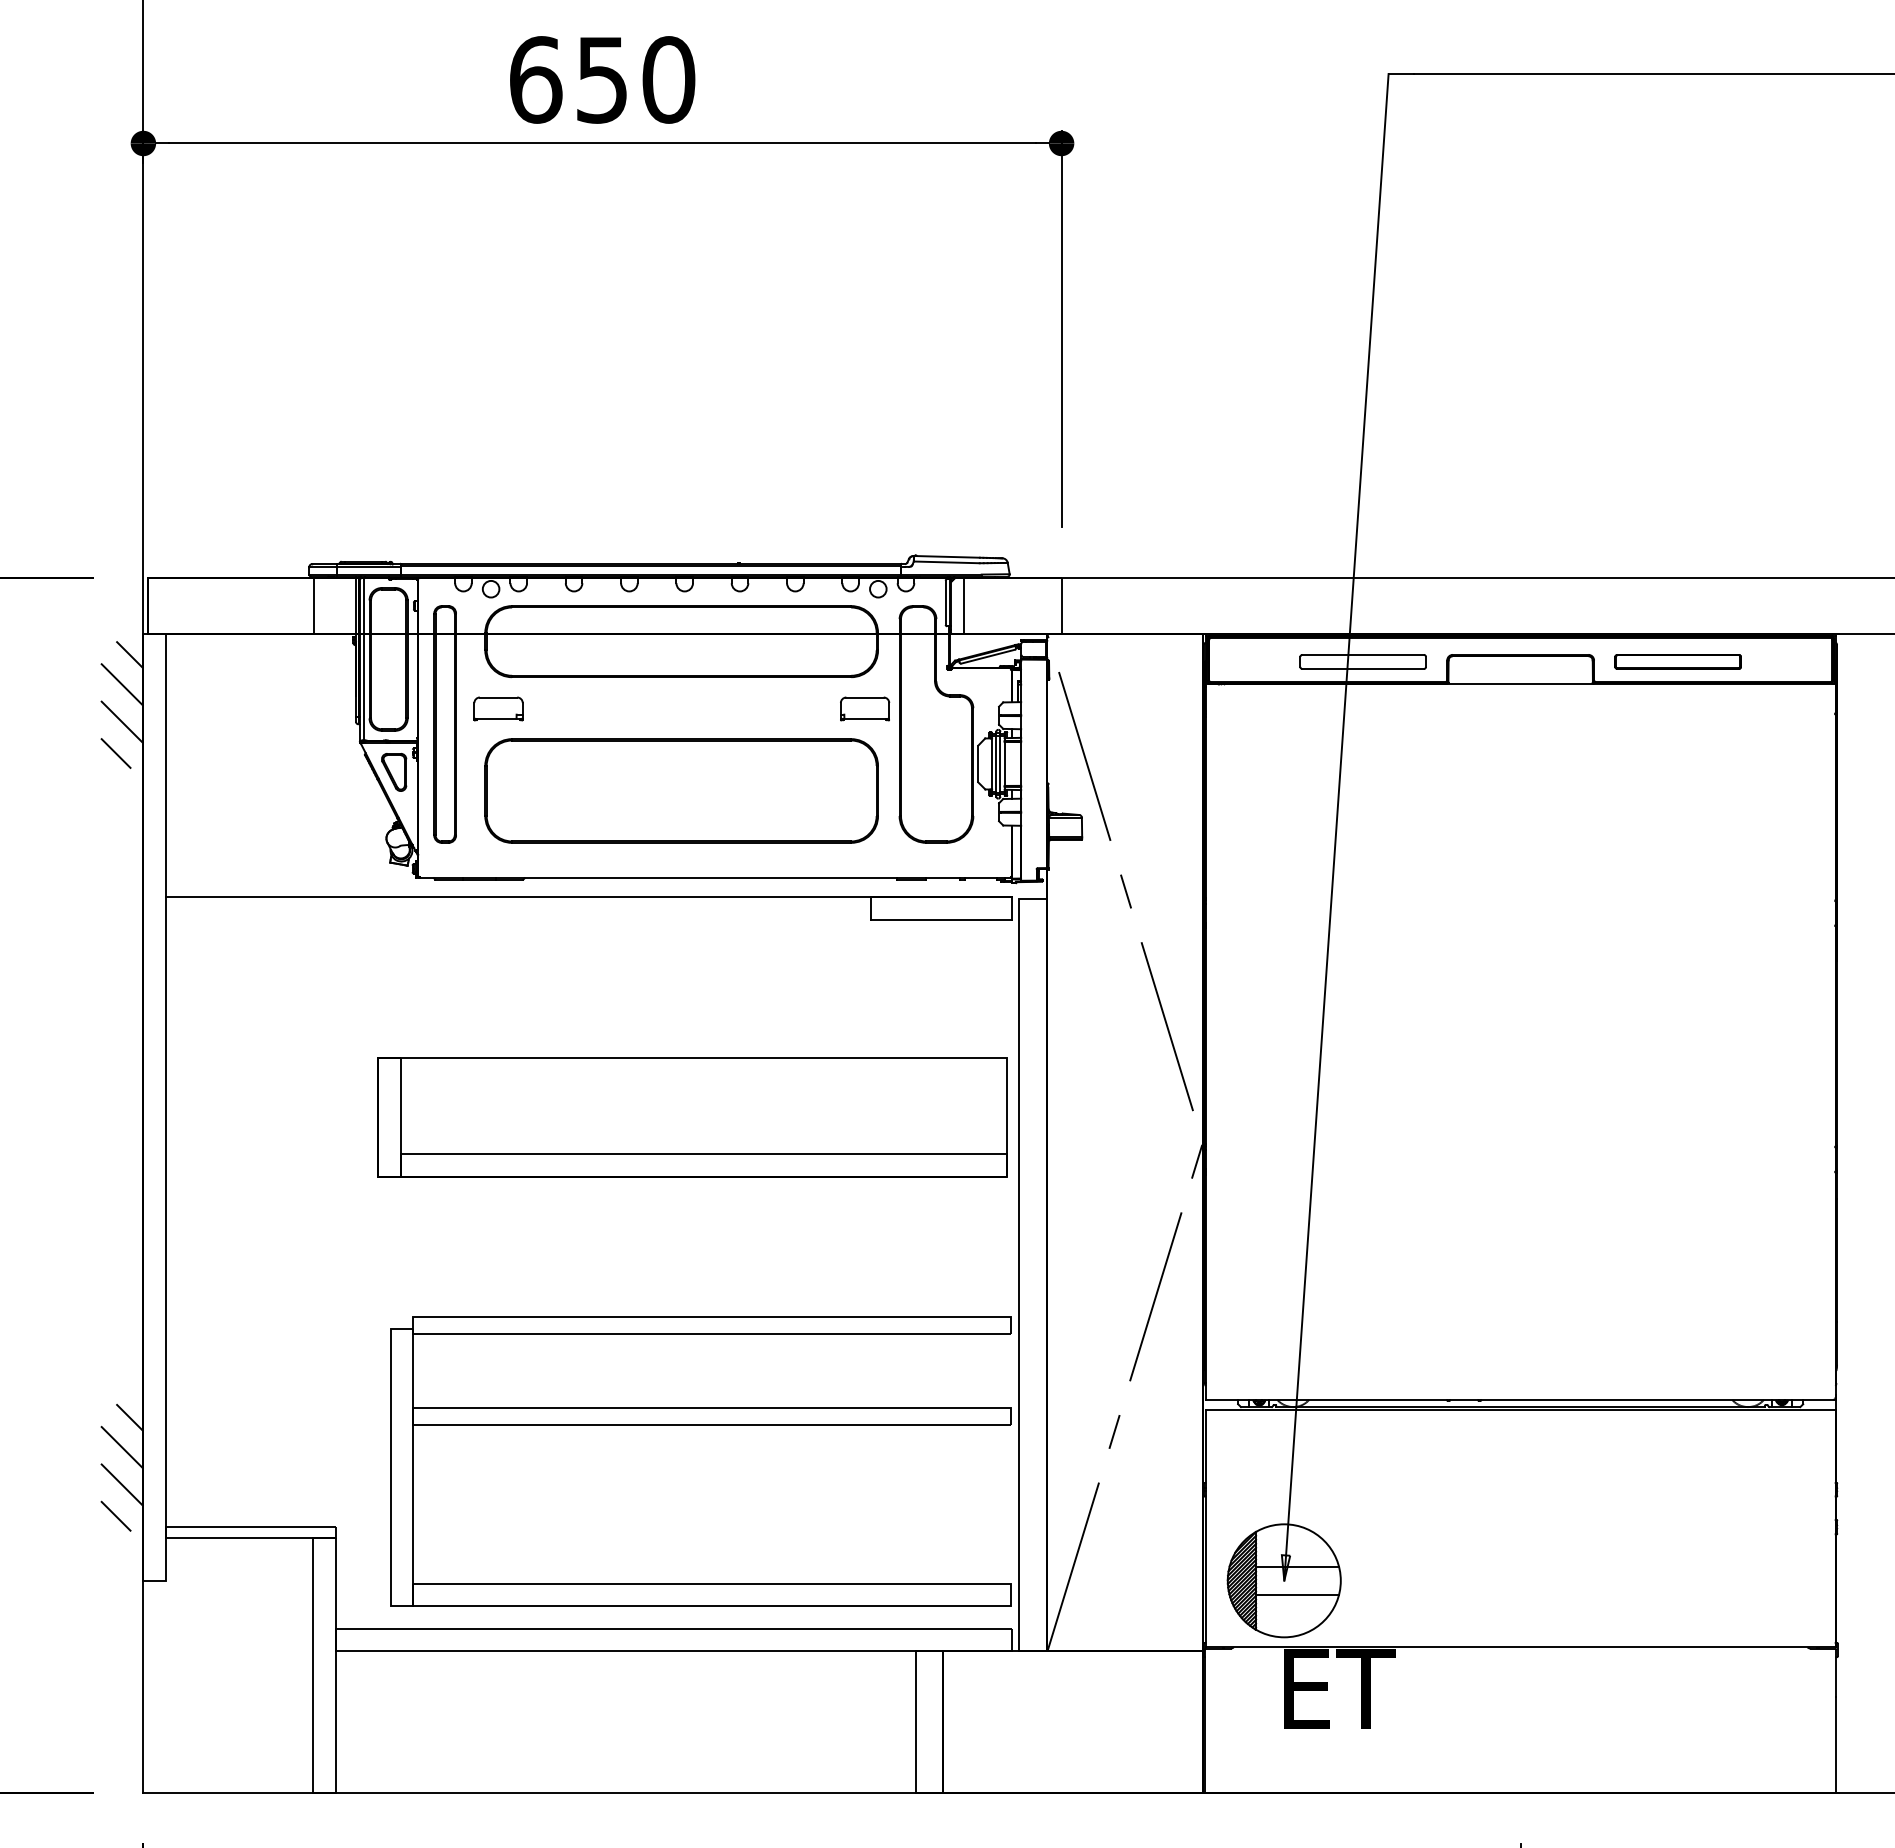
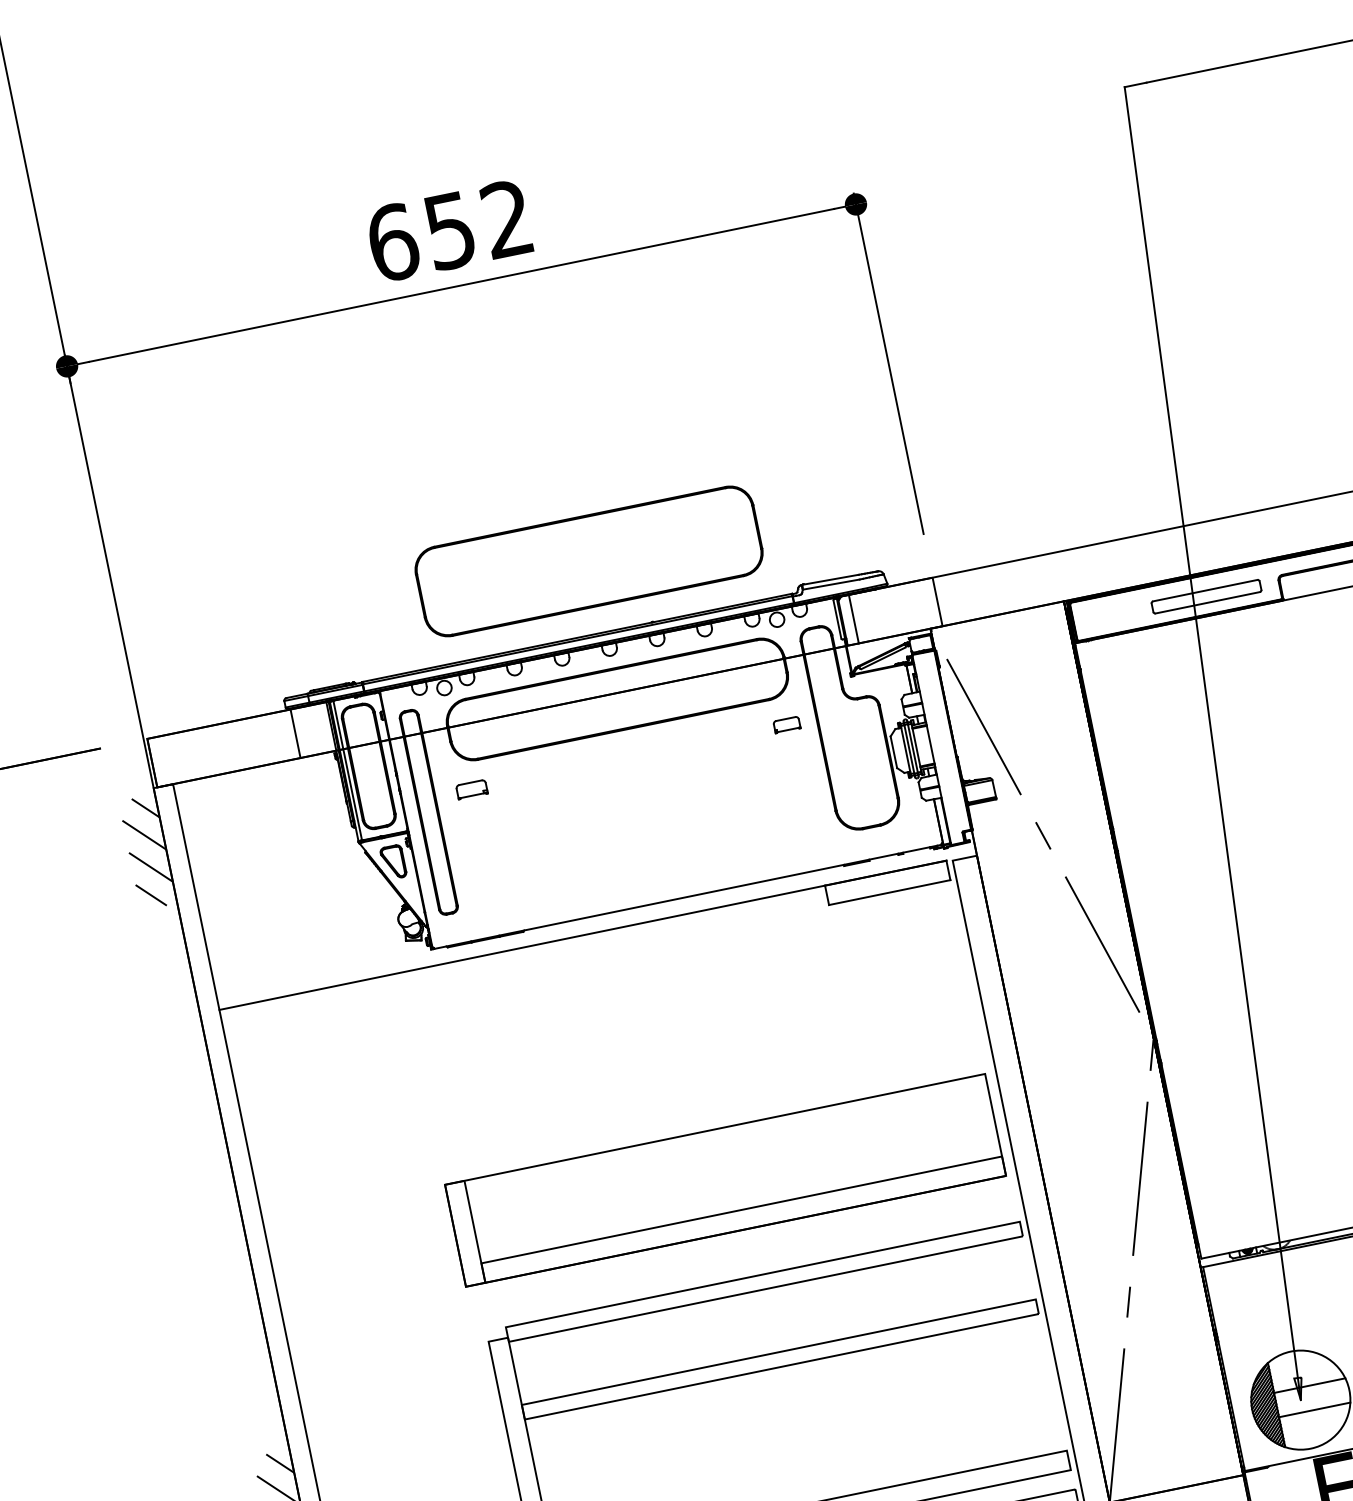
text: (668, 79) -> (506, 218), 650 -> 652
part: (498, 708) -> (471, 789), size x0.7
part: (865, 708) -> (787, 724), size x0.6
part: (681, 790) -> (588, 561), moved
part: (692, 1117) -> (725, 1180), moved

